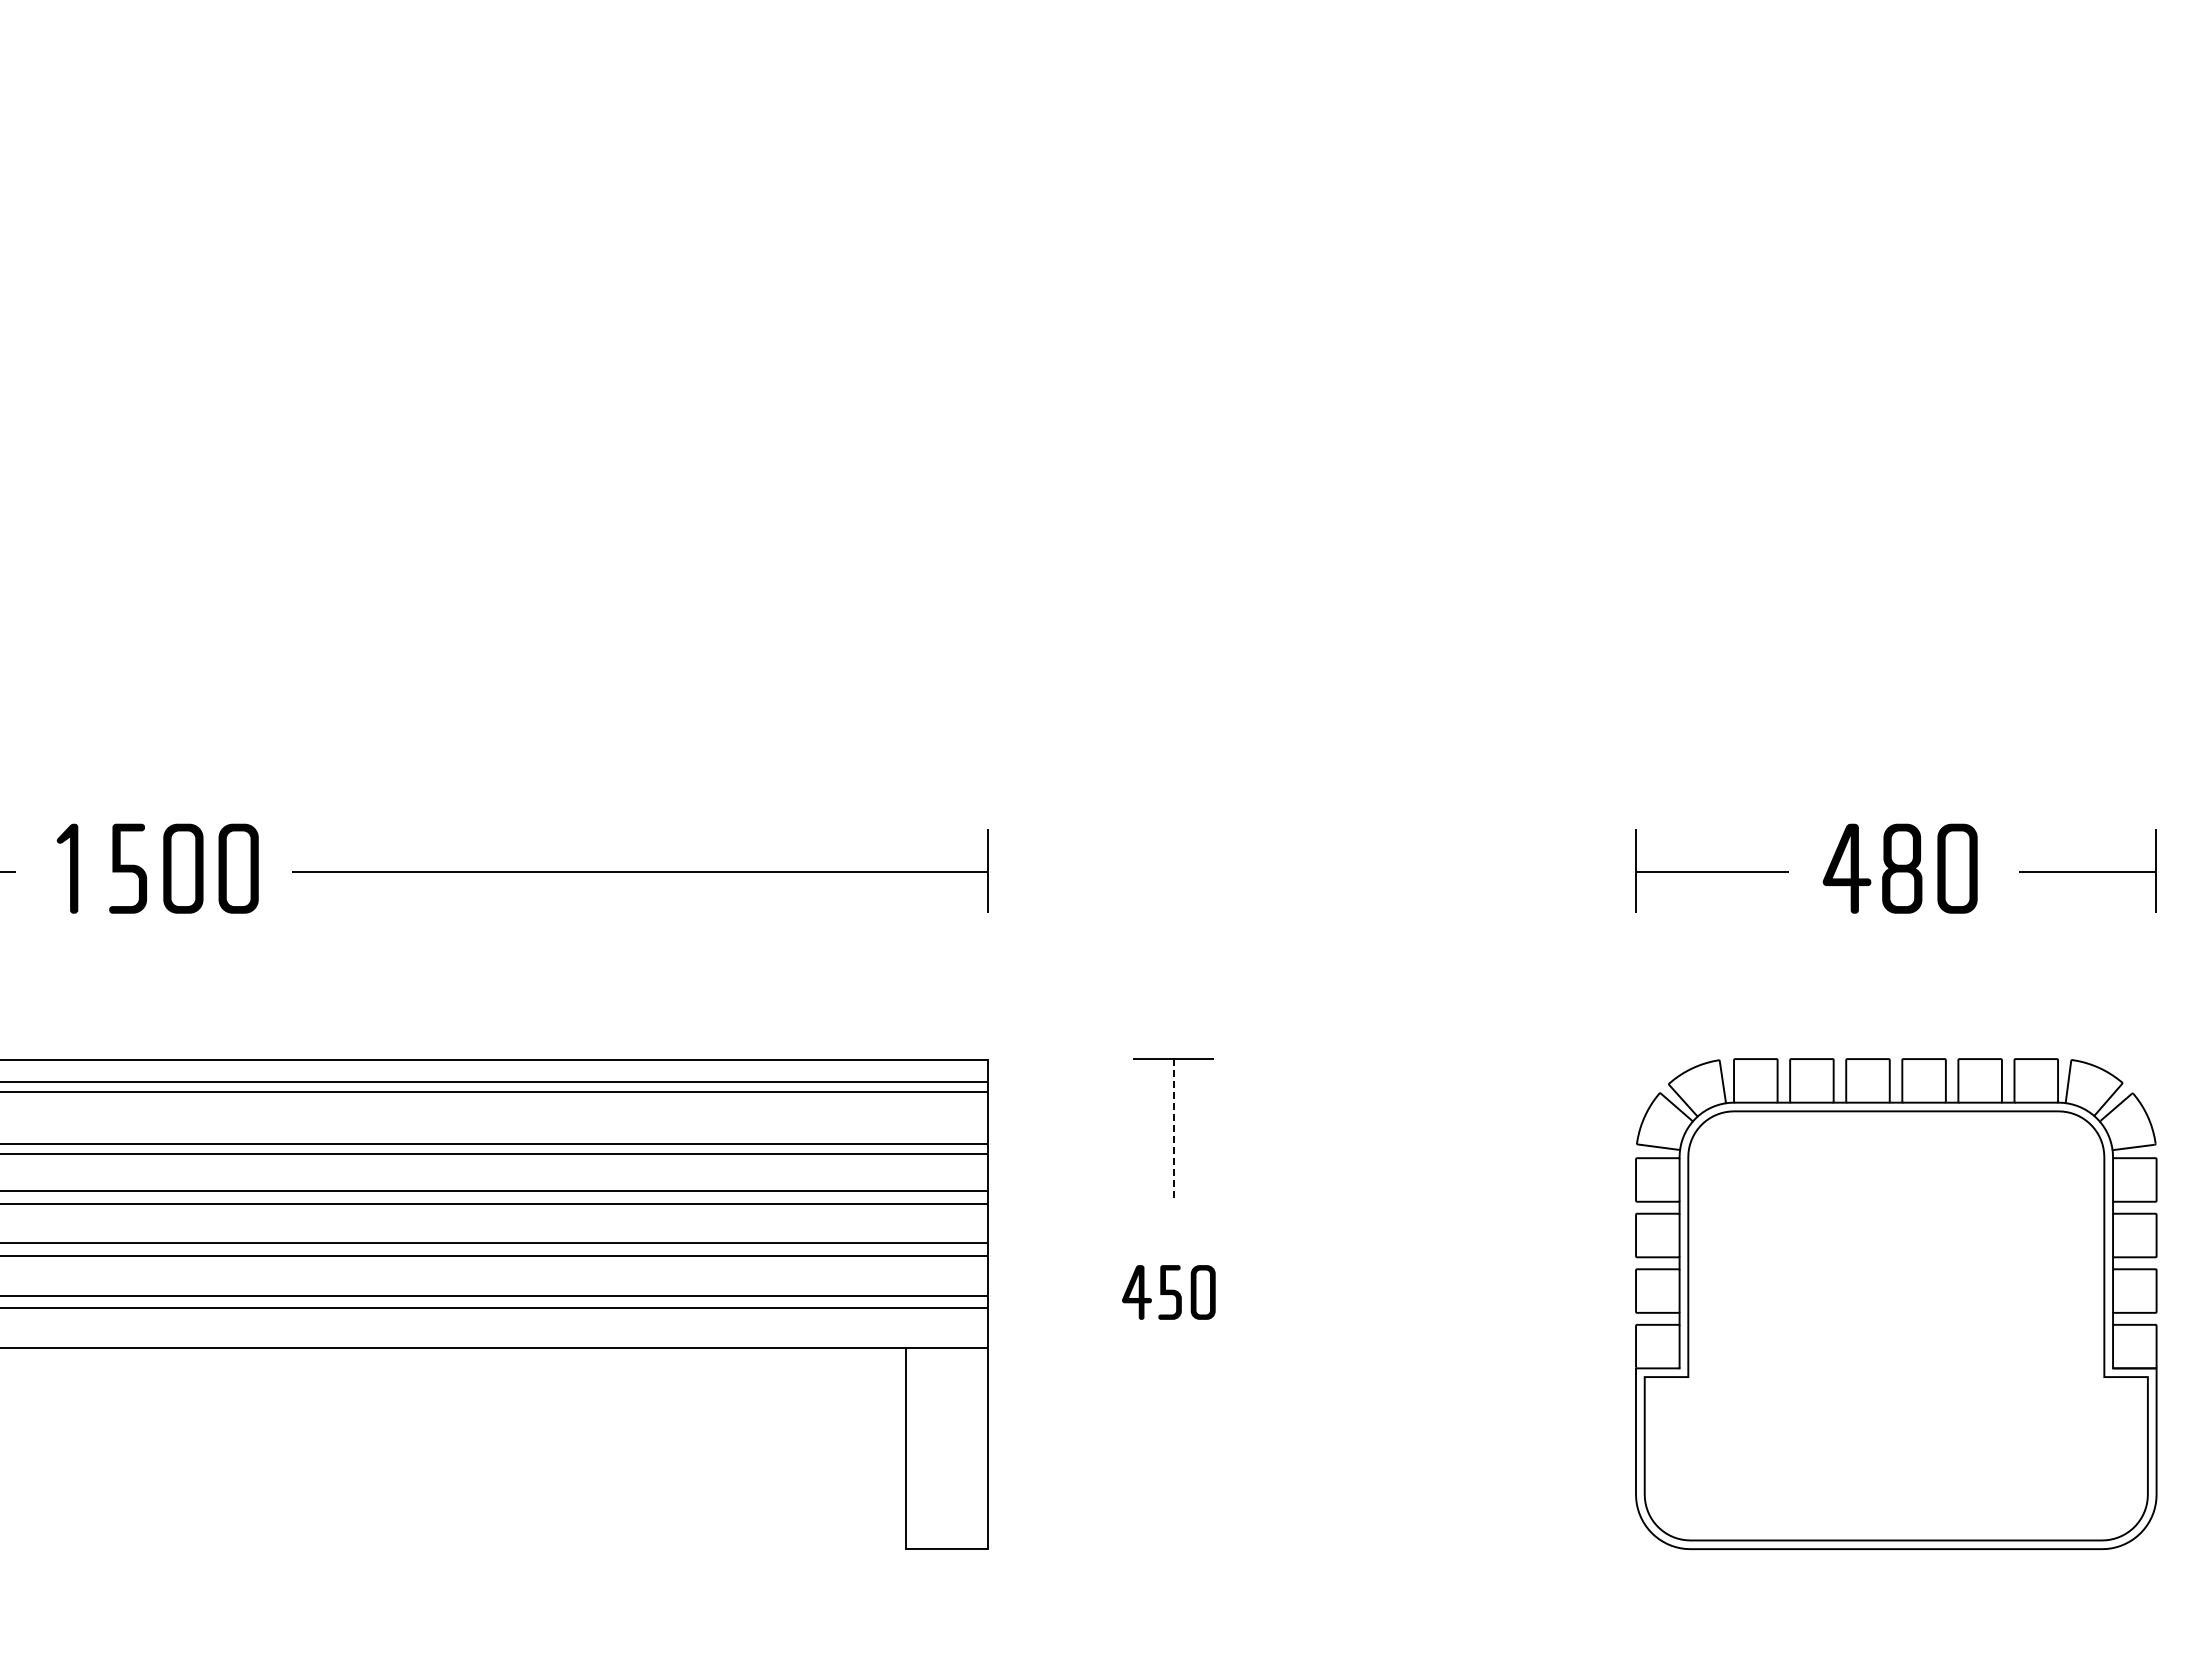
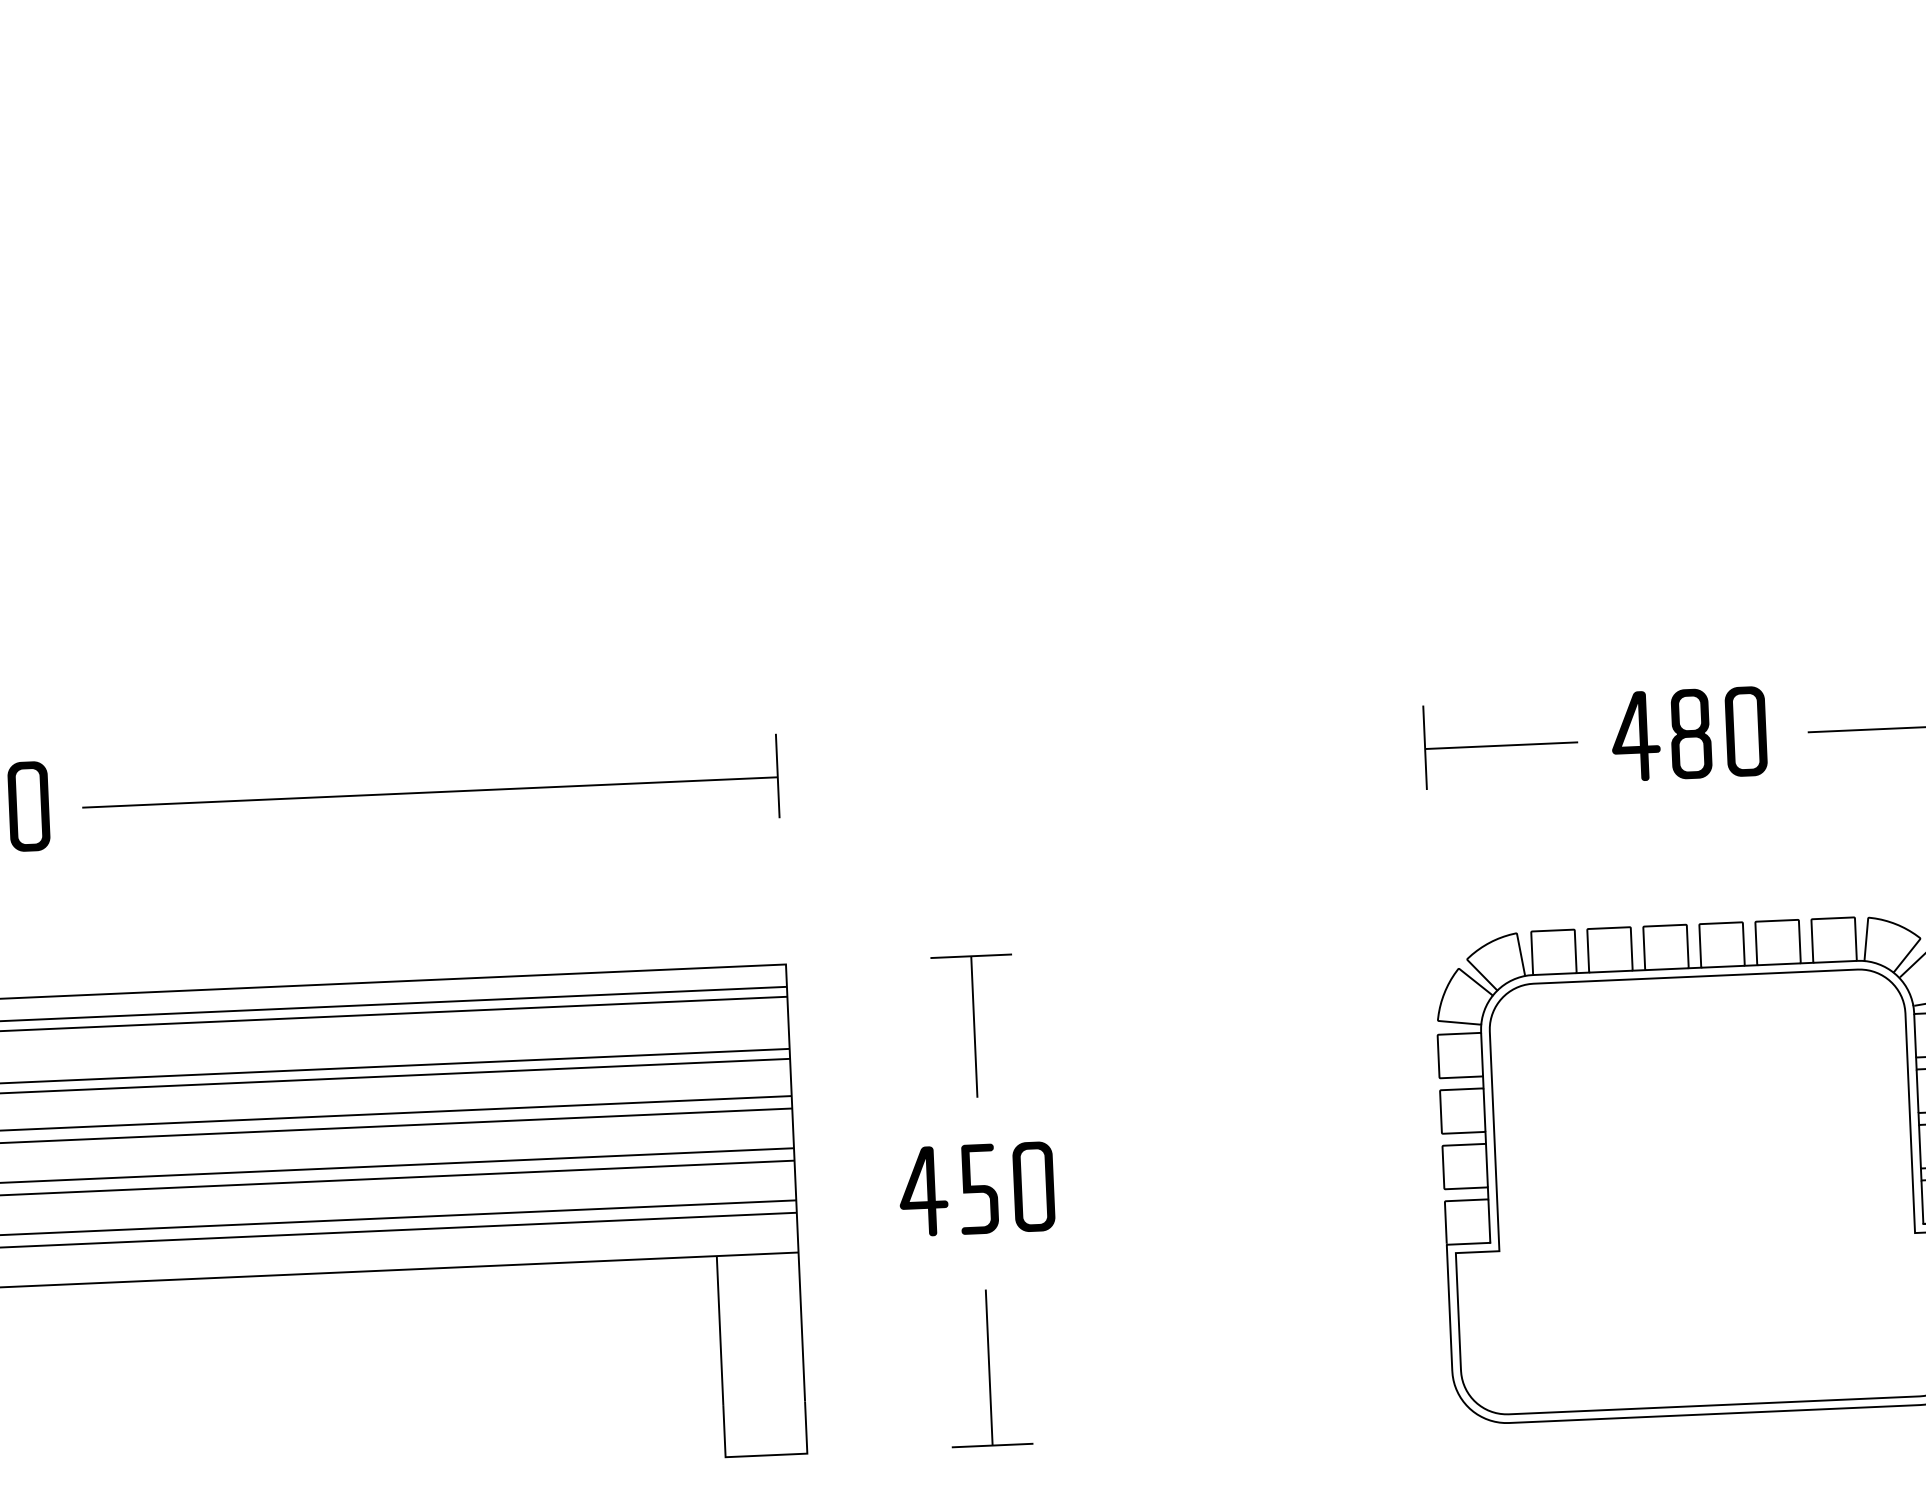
line: (1173, 1130) -> (974, 1027), dashed -> solid
part: (1168, 1292) -> (976, 1189), size x1.67
part: (1173, 1471) -> (989, 1367), added

